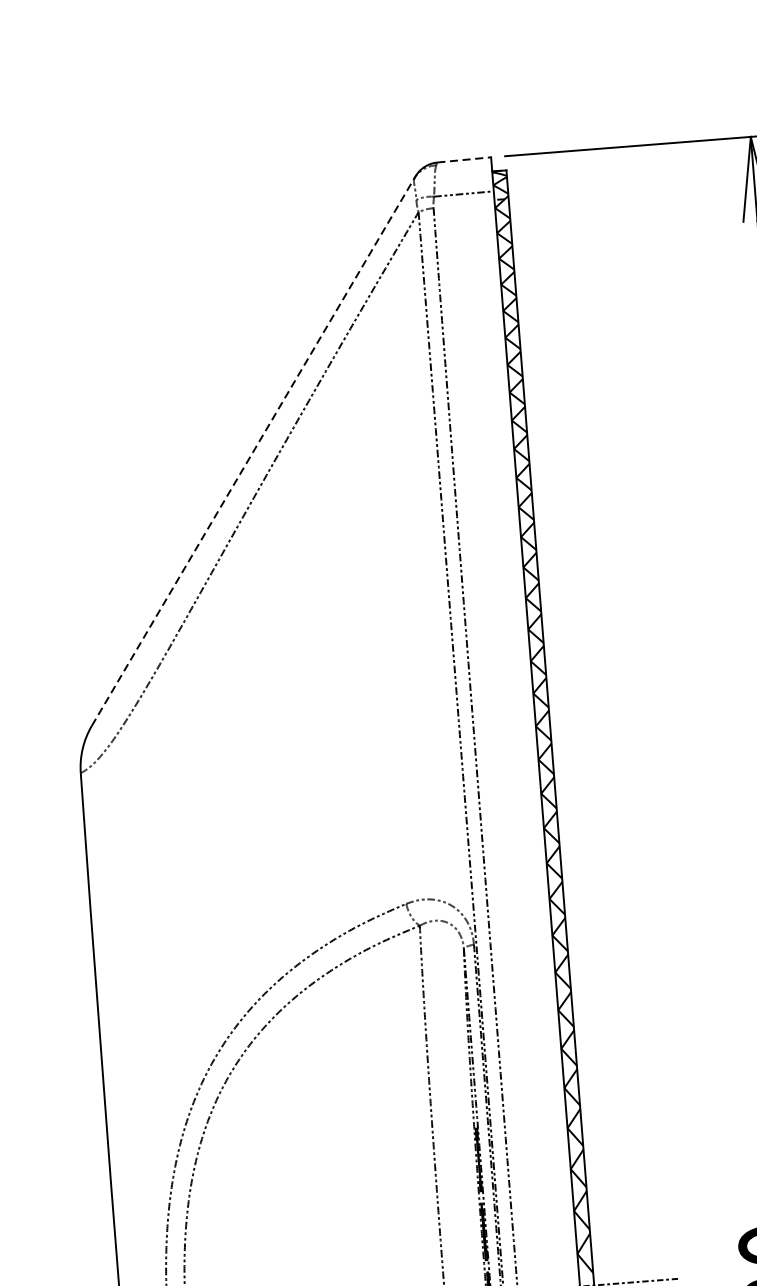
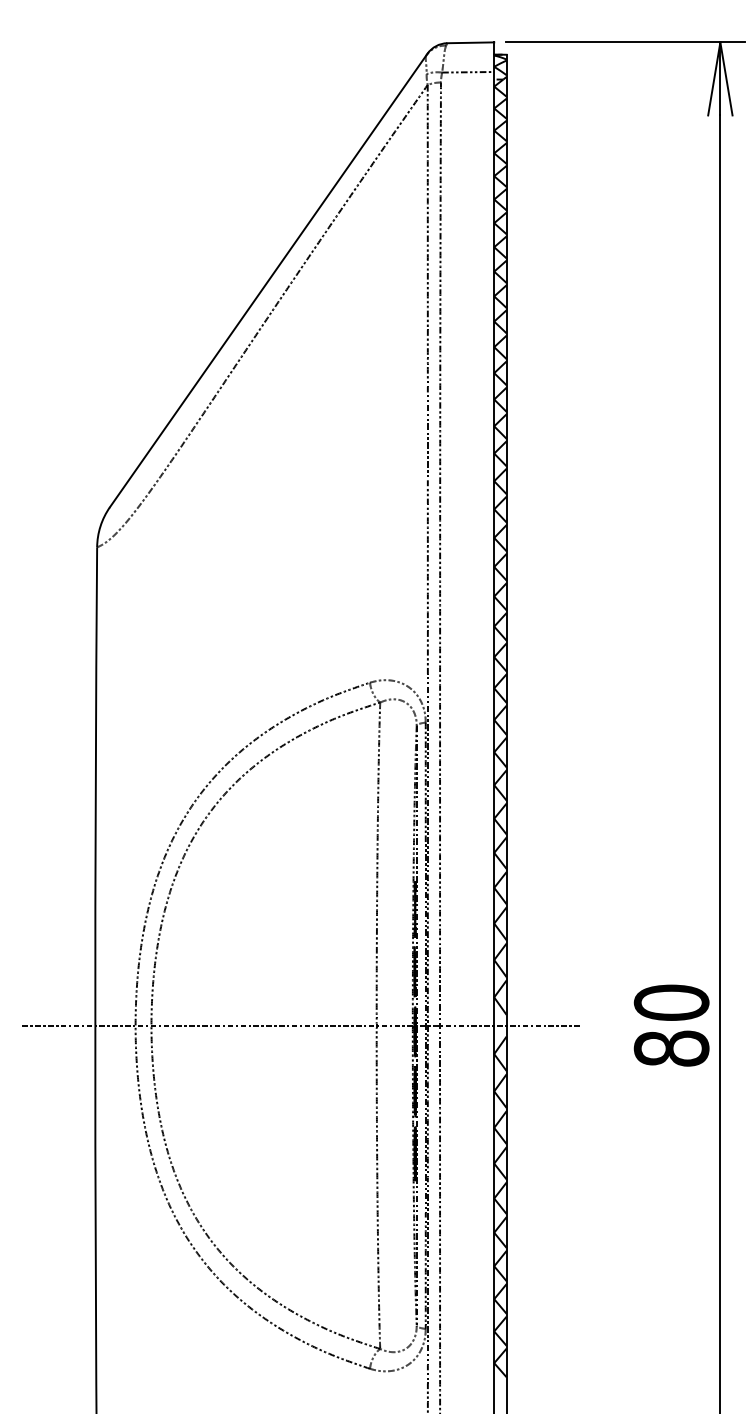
line: (465, 159) -> (471, 42), dashed -> solid
line: (253, 451) -> (268, 280), dashed -> solid

